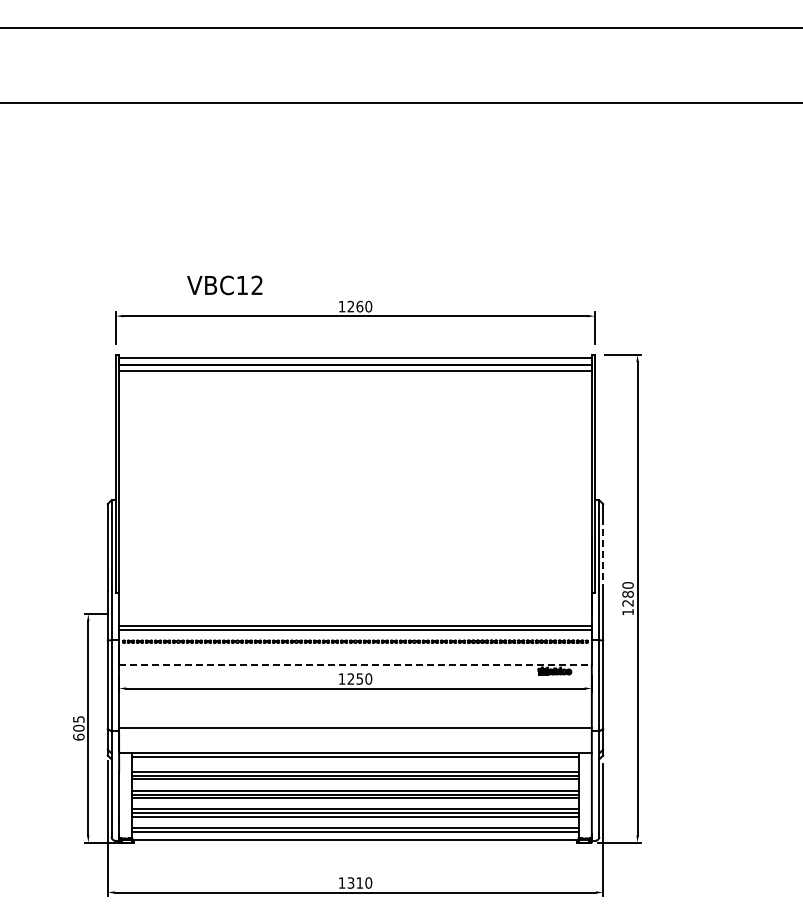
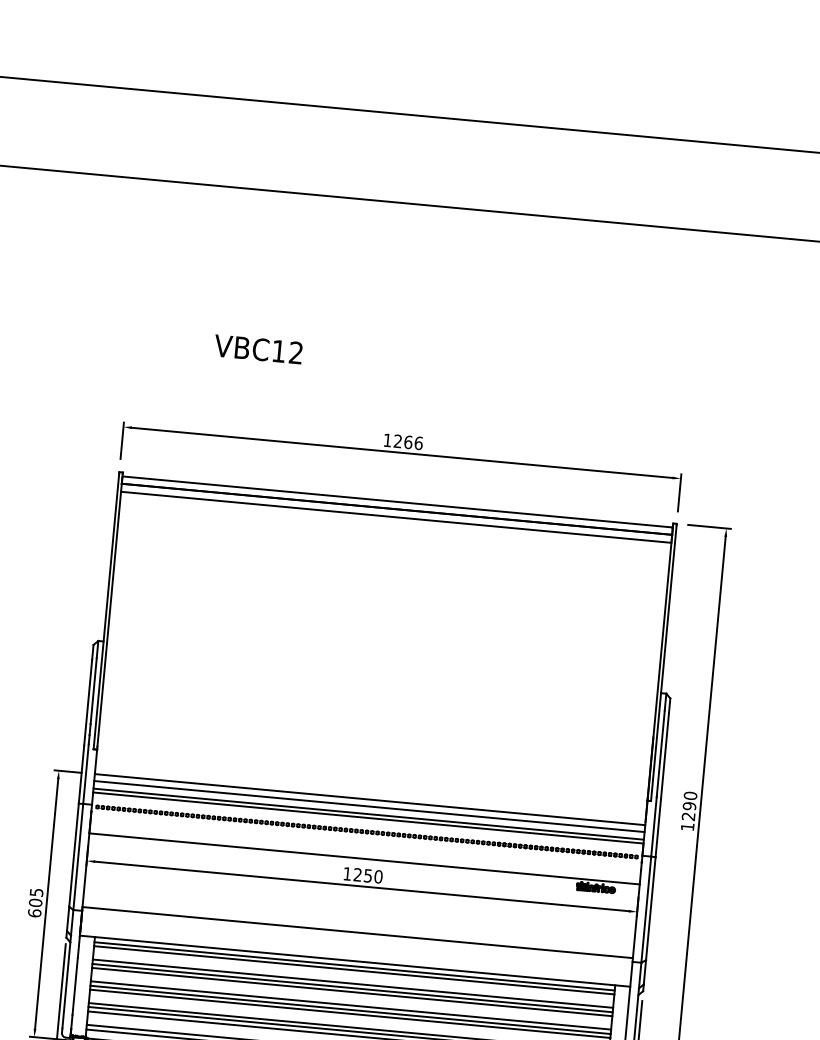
text: (224, 285) -> (258, 349), moved
text: (368, 306) -> (418, 443), 1260 -> 1266
line: (603, 553) -> (665, 756), dashed -> solid
text: (627, 593) -> (689, 805), 1280 -> 1290
line: (355, 613) -> (370, 799), added
line: (355, 619) -> (369, 806), added
line: (355, 664) -> (364, 858), dashed -> solid
line: (355, 760) -> (354, 970), added

